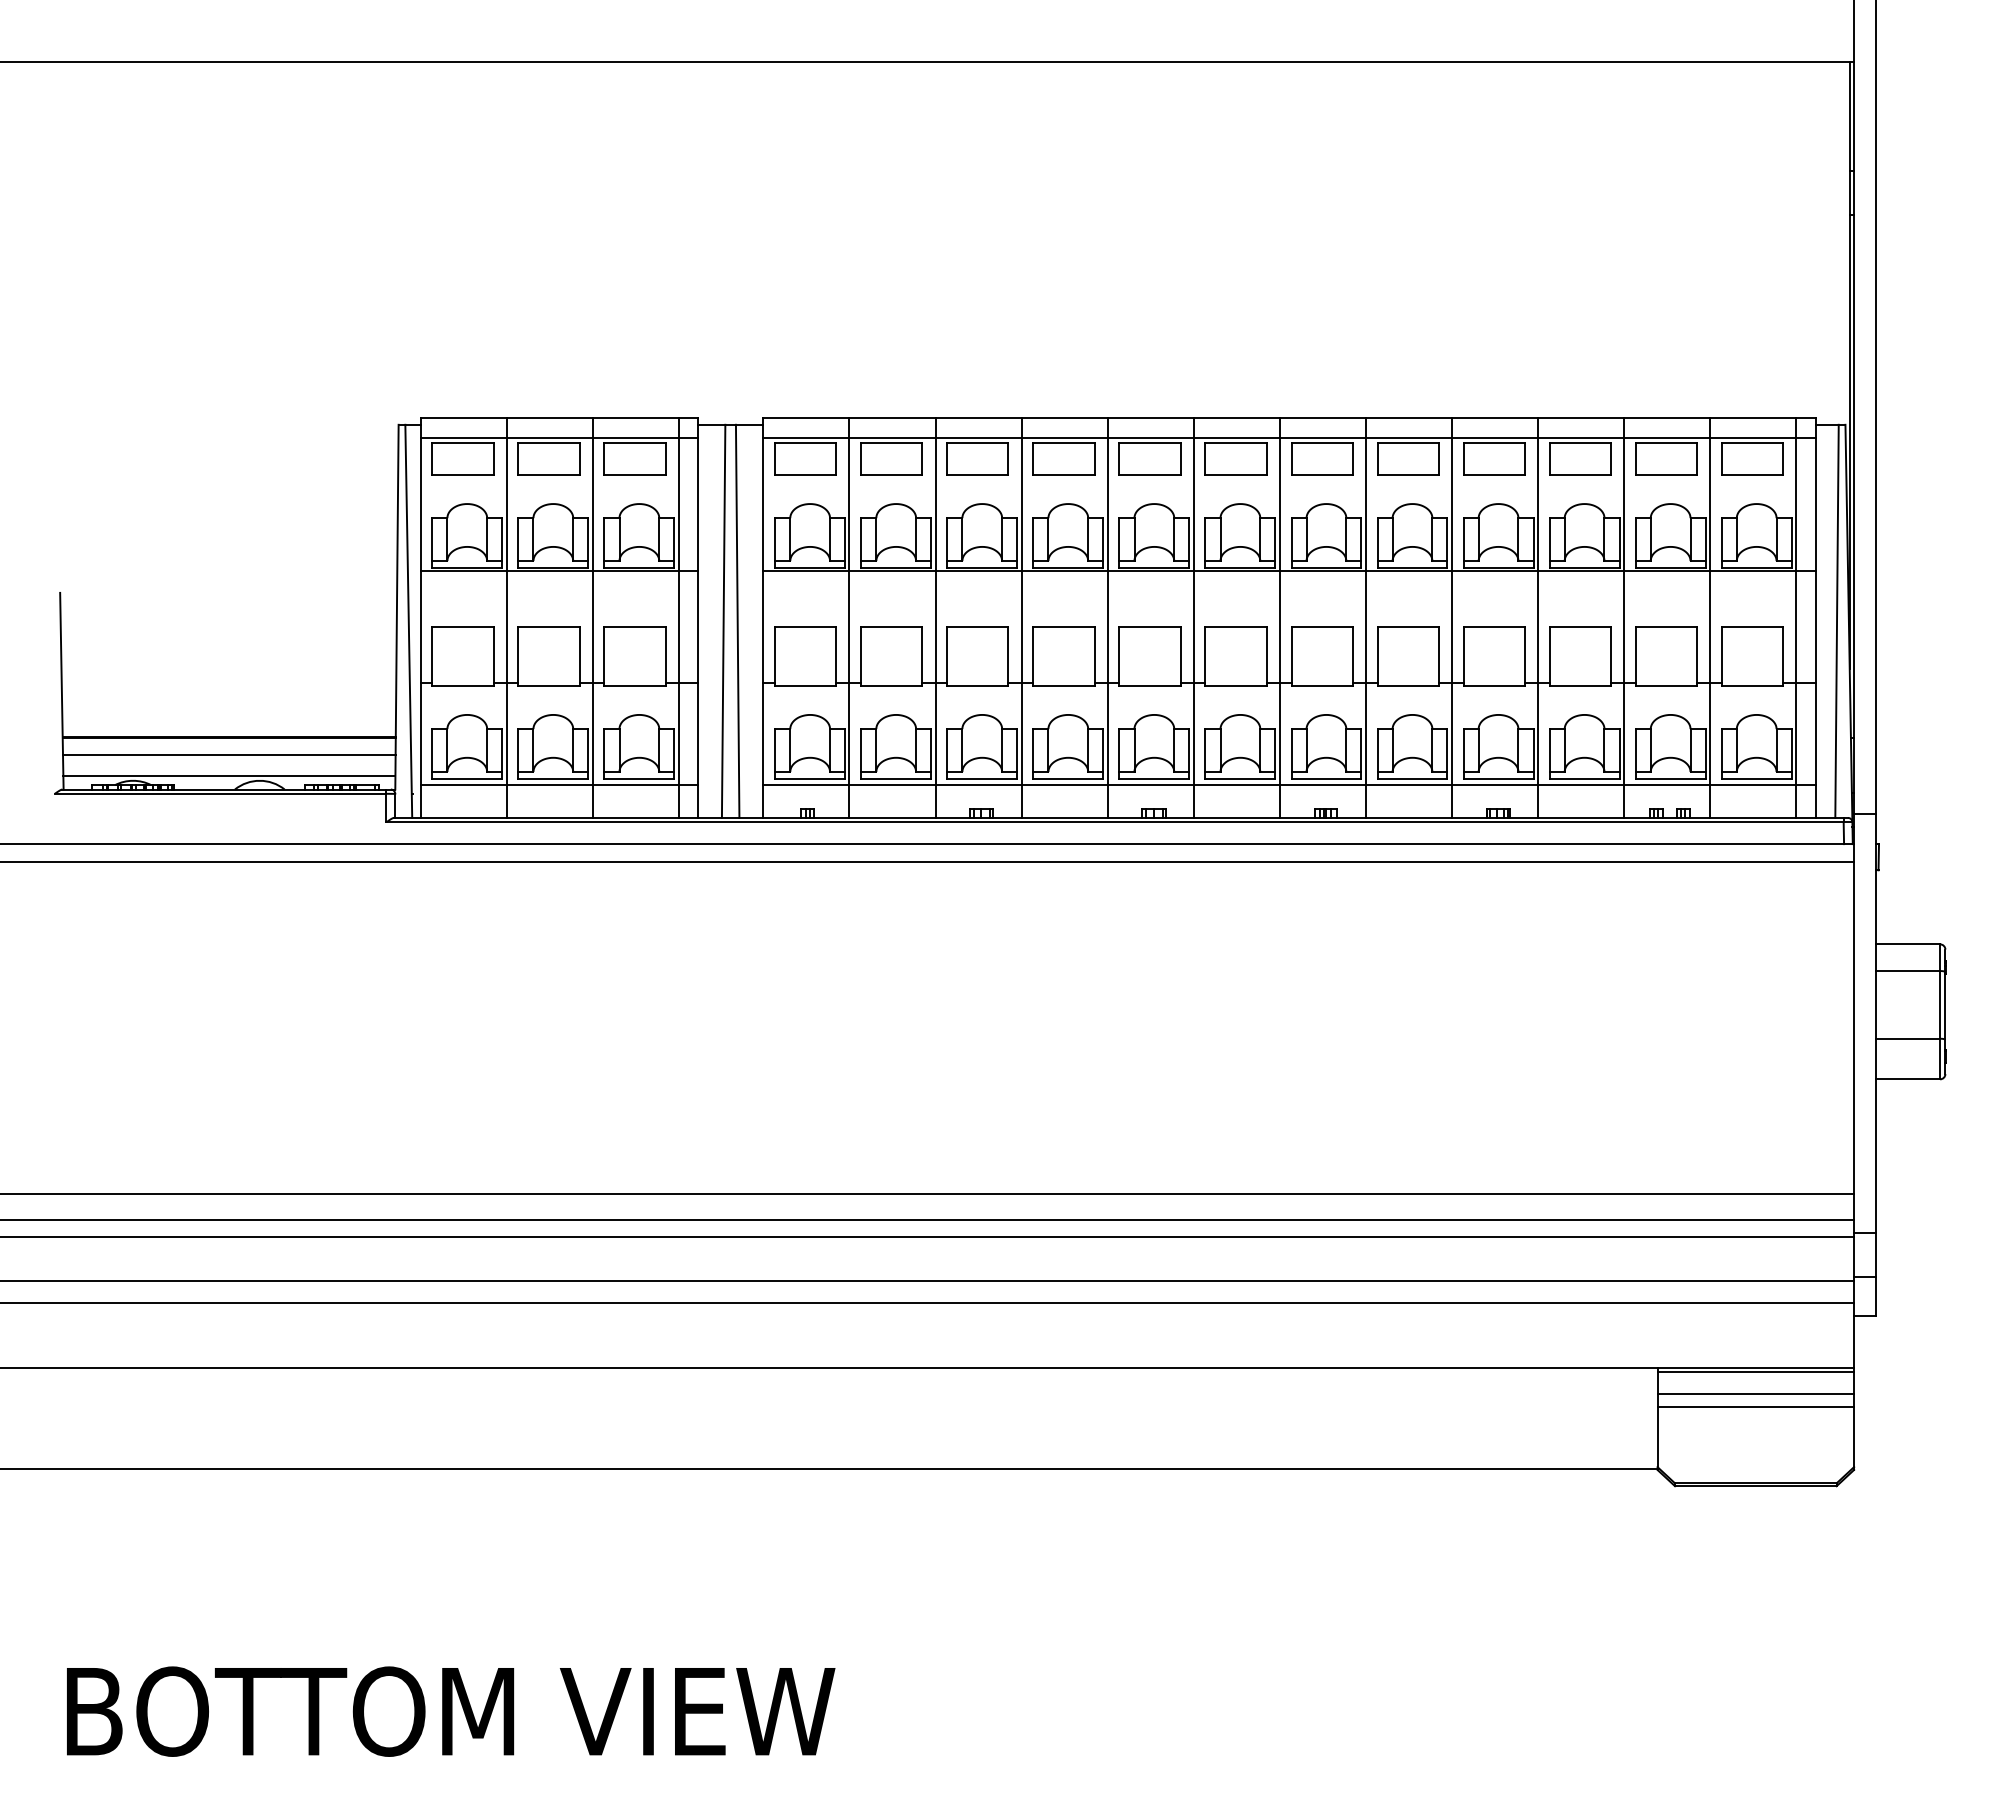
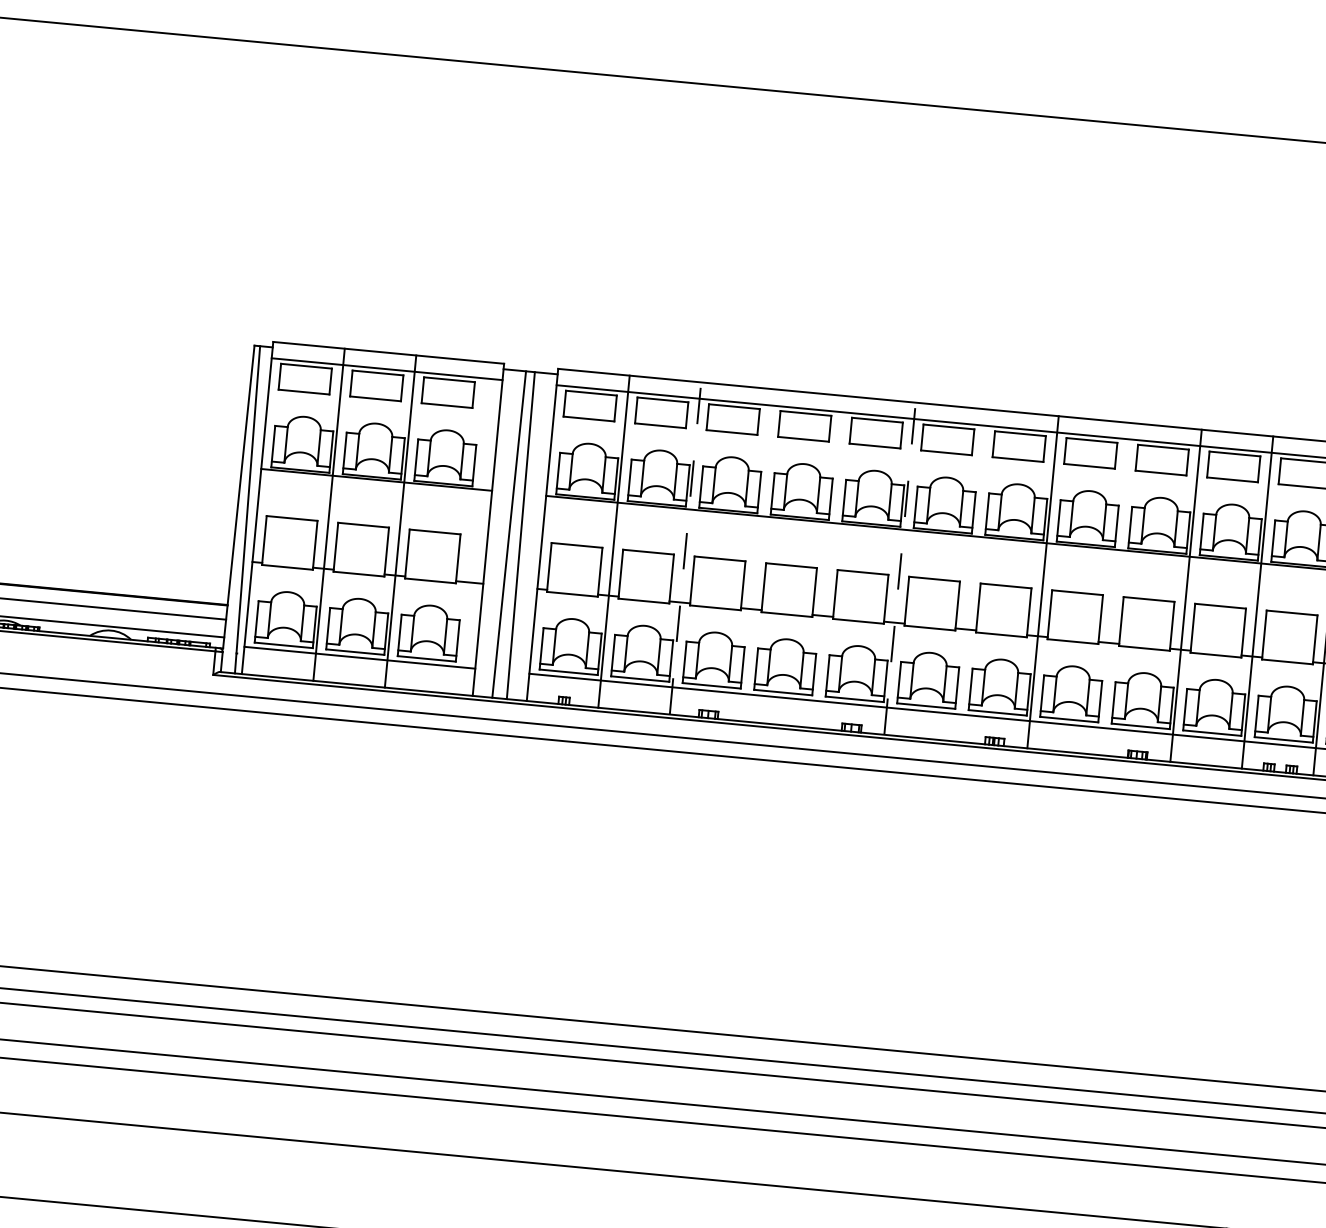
line: (678, 617) -> (471, 527), removed
line: (1021, 617) -> (757, 554), removed
line: (1107, 617) -> (828, 561), removed
line: (1279, 617) -> (971, 574), removed
line: (1451, 617) -> (1114, 588), removed
line: (935, 618) -> (685, 548), solid -> dashed
line: (1193, 618) -> (899, 569), solid -> dashed

